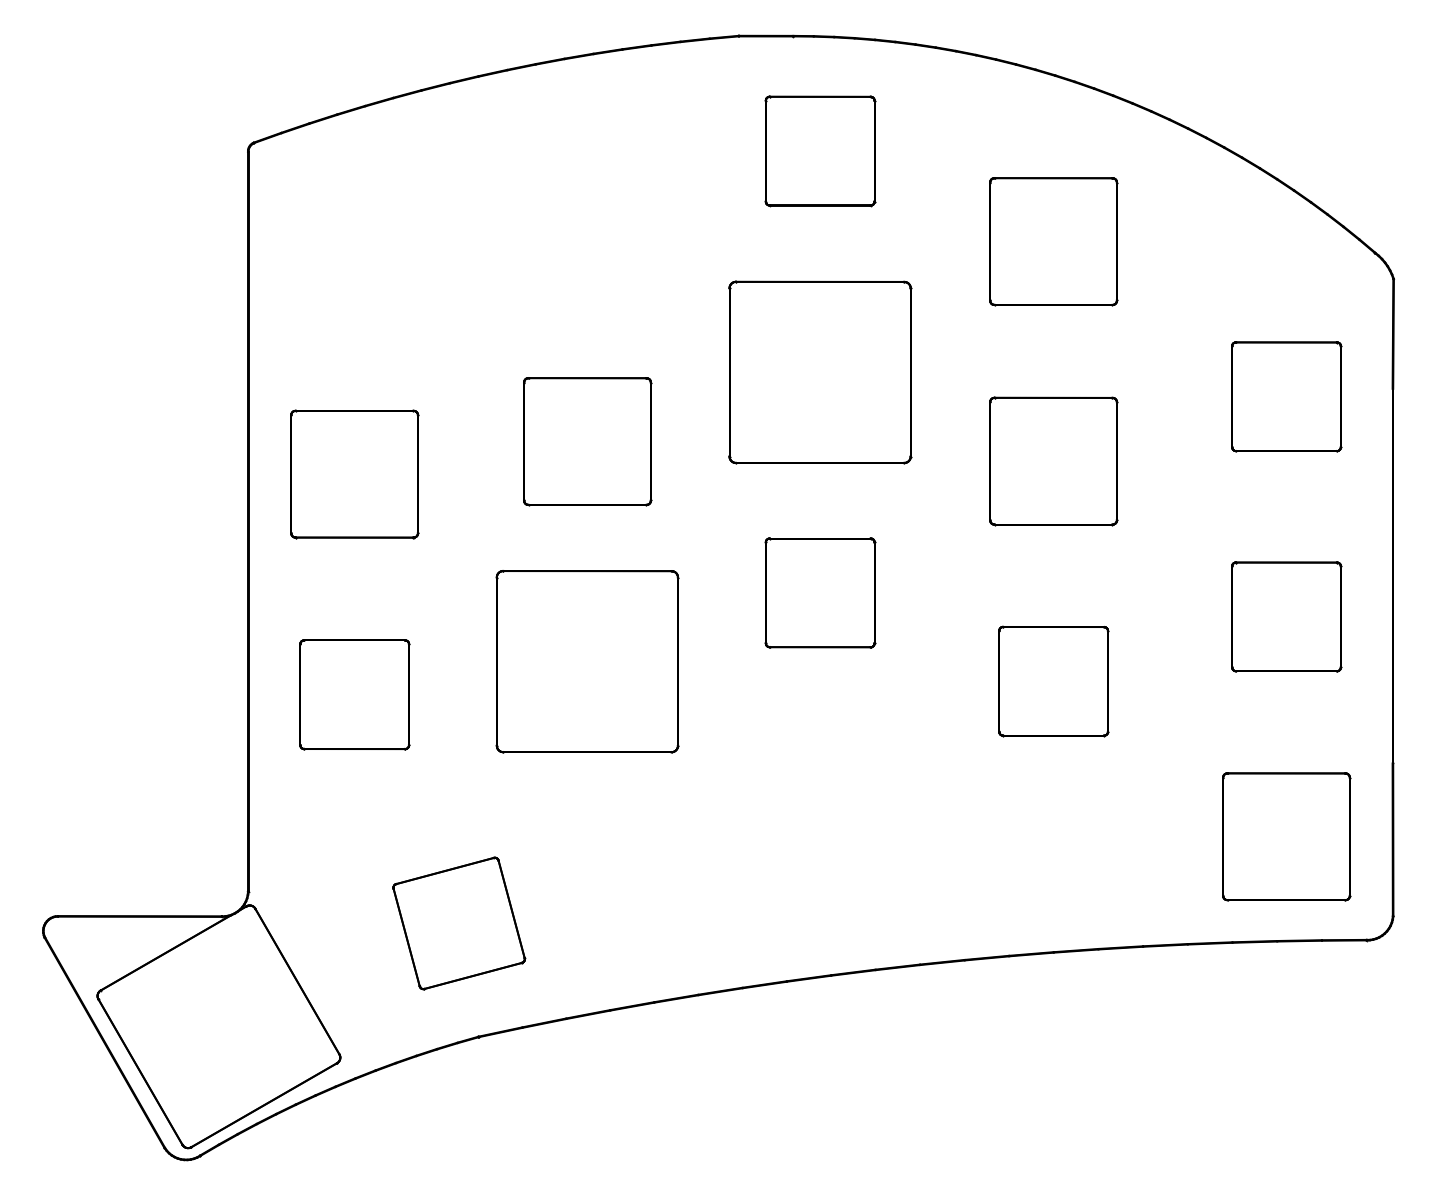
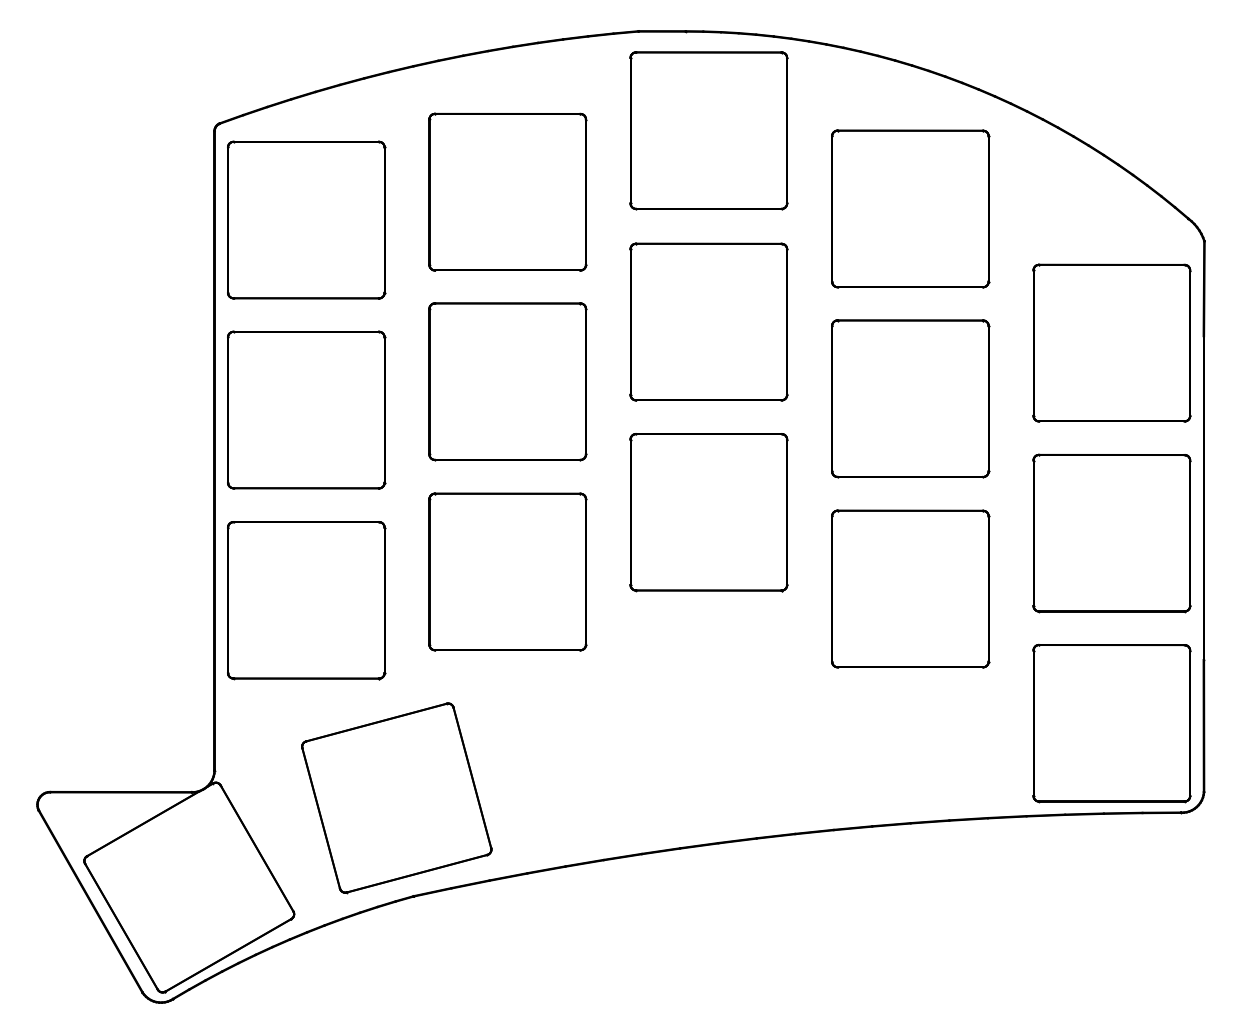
part: (819, 150) -> (708, 130), size x1.67
part: (587, 221) -> (507, 191), added
part: (1053, 241) -> (910, 208), size x1.43
part: (354, 253) -> (306, 219), added
part: (1286, 396) -> (1111, 342), size x1.67
part: (587, 441) -> (507, 381), size x1.43
part: (1053, 460) -> (910, 398), size x1.43
part: (354, 473) -> (306, 409), size x1.43
part: (819, 592) -> (708, 512), size x1.67
part: (1286, 617) -> (1111, 533), size x1.67
part: (1053, 680) -> (910, 588), size x1.67
part: (354, 694) -> (306, 600), size x1.67
part: (1286, 836) -> (1111, 723), size x1.43
part: (458, 923) -> (396, 798), size x1.67

